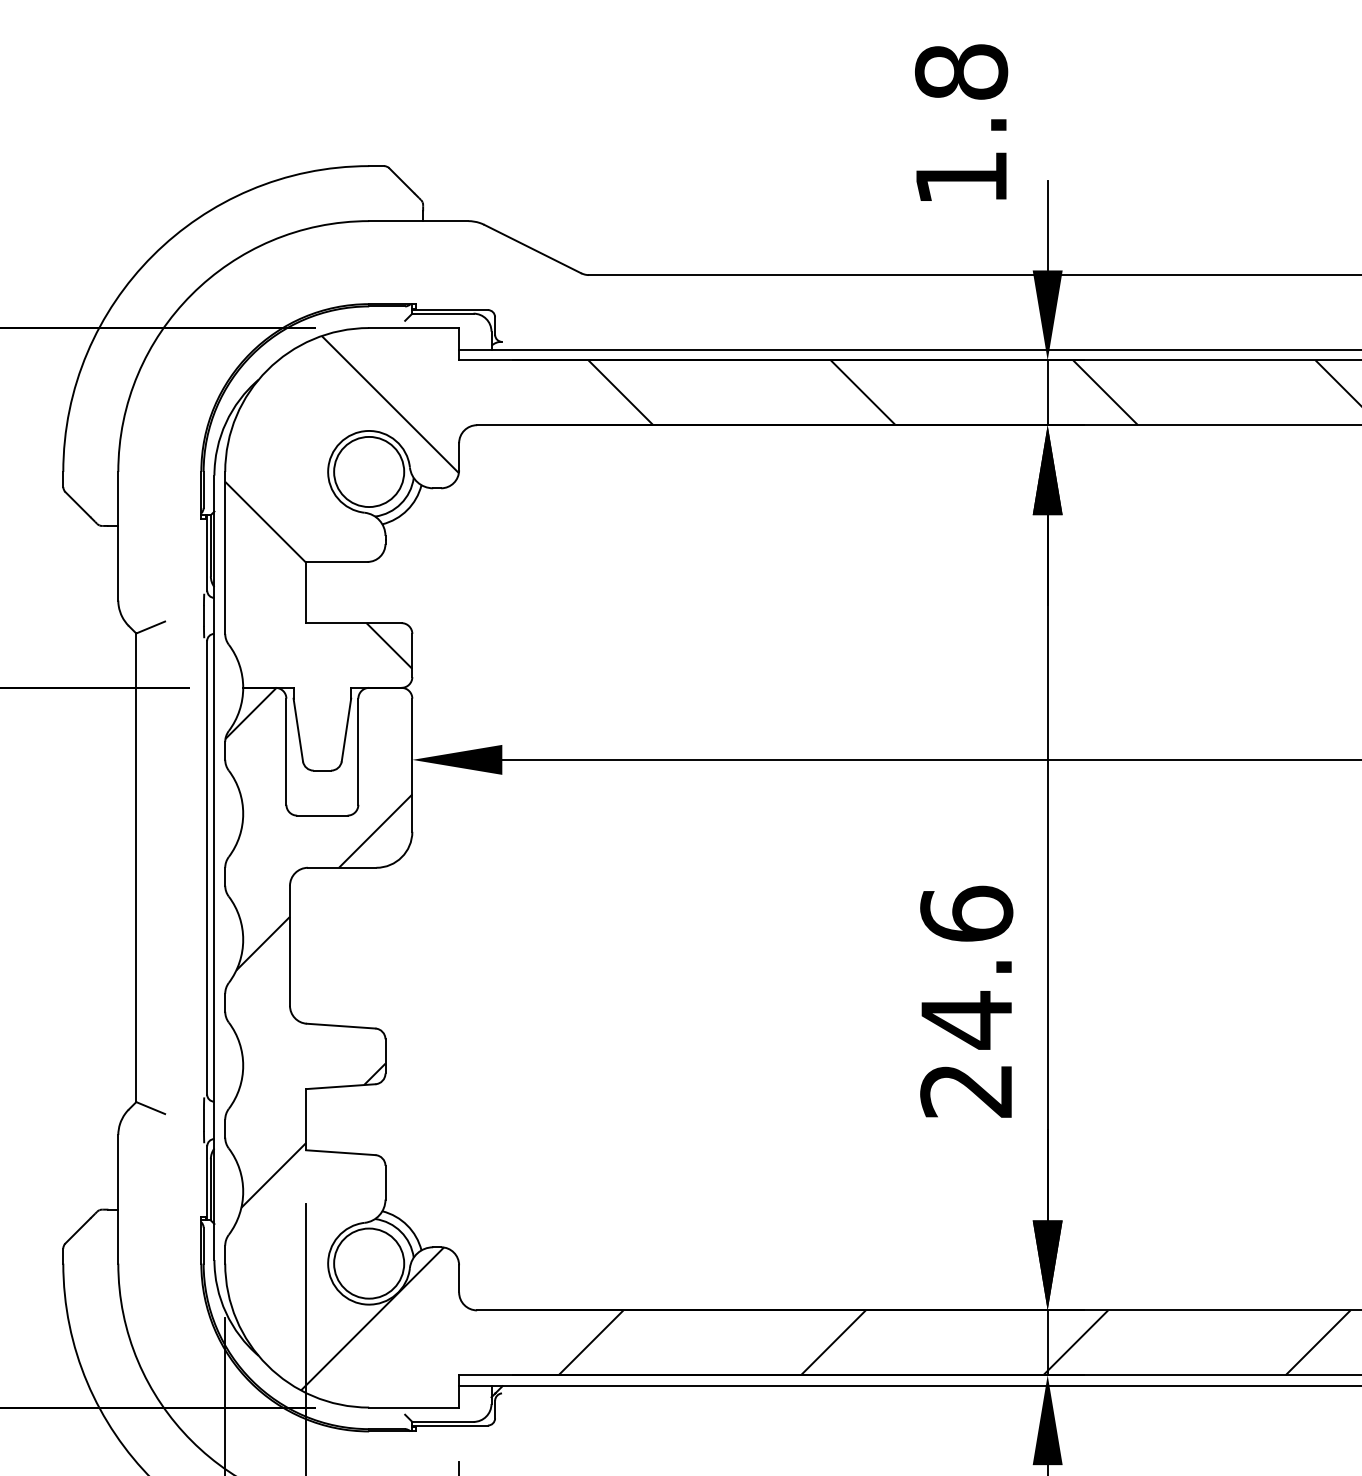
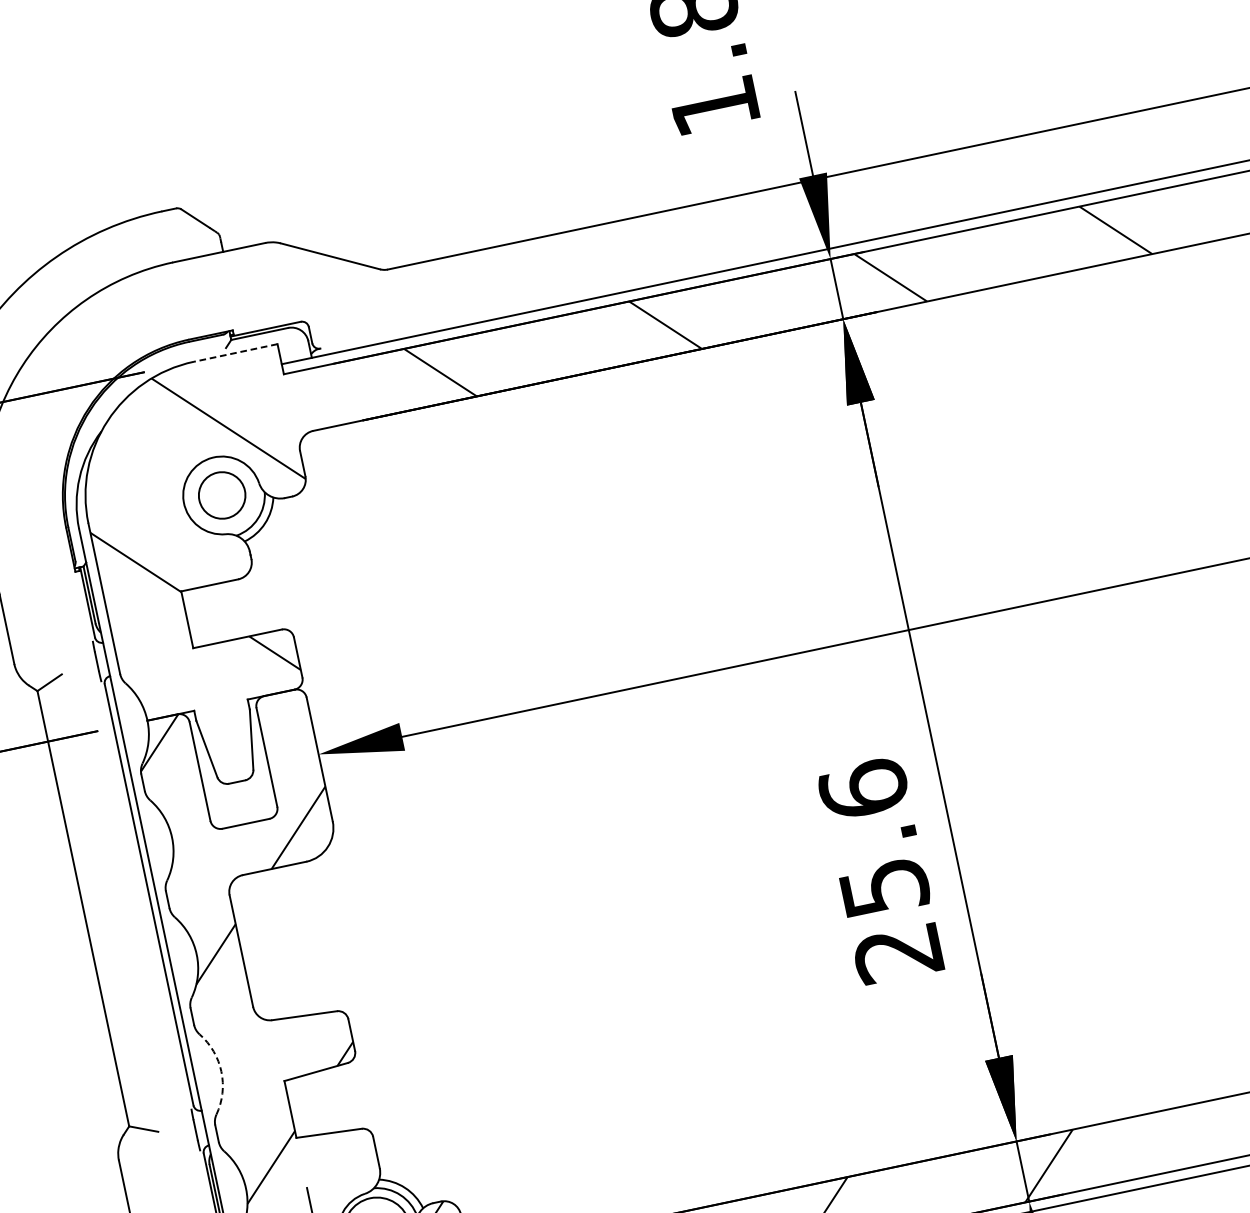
line: (414, 328) -> (236, 353), solid -> dashed
circle: (369, 471) -> (222, 494), size x0.7
text: (967, 1020) -> (885, 887), 24.6 -> 25.6
arc: (243, 1065) -> (221, 1071), solid -> dashed

